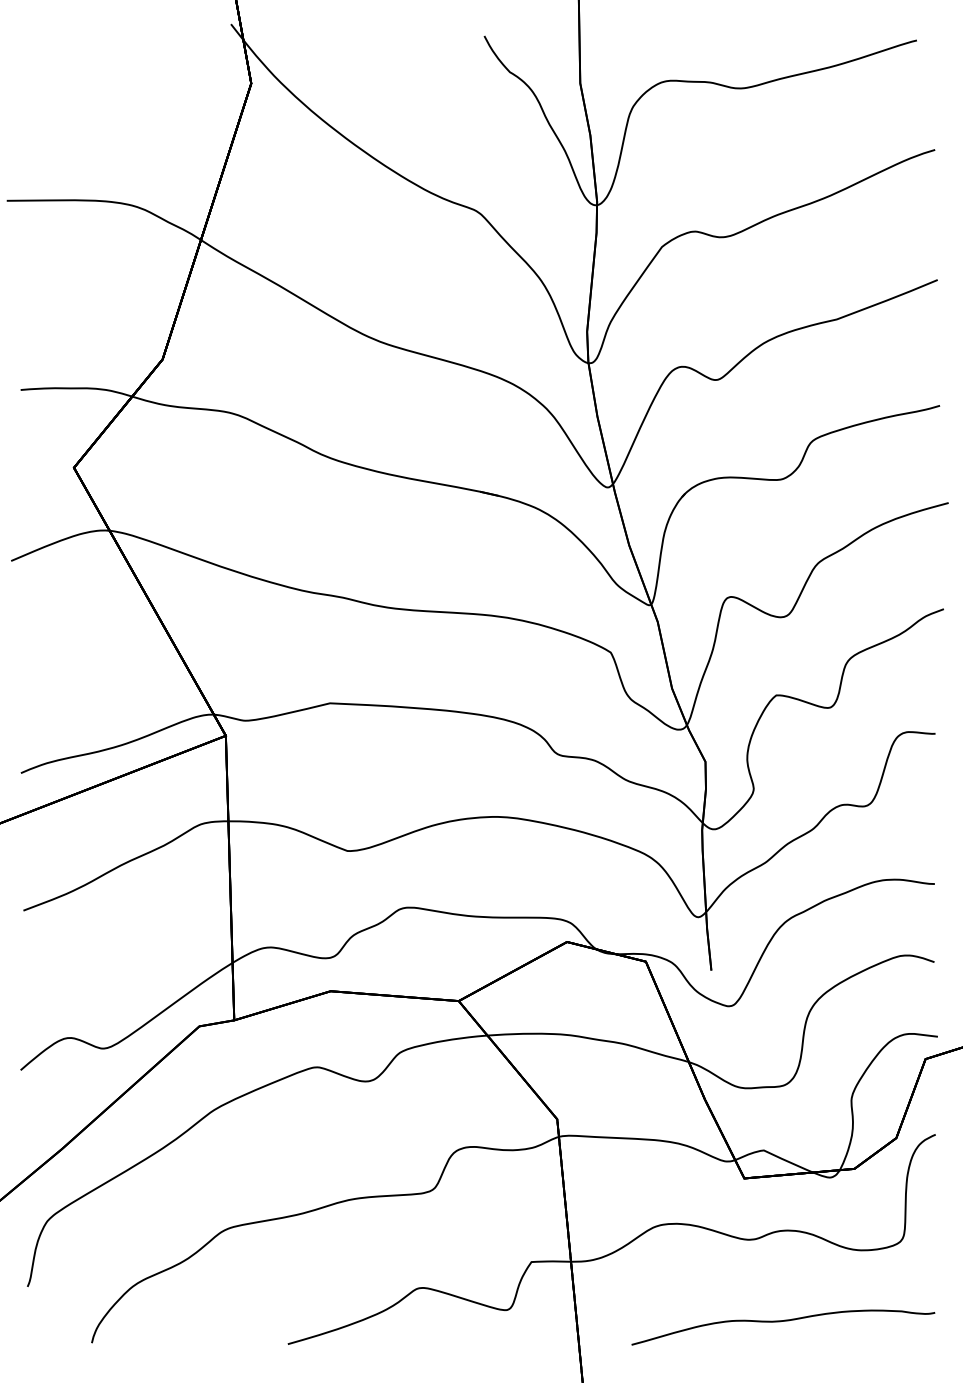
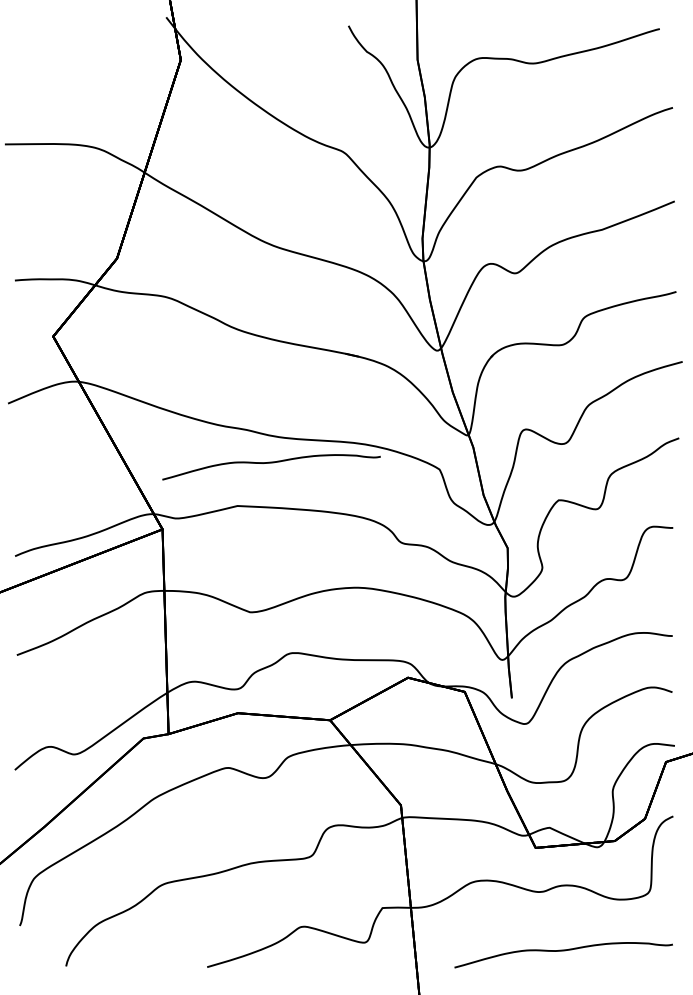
part: (377, 649) -> (271, 467), added

